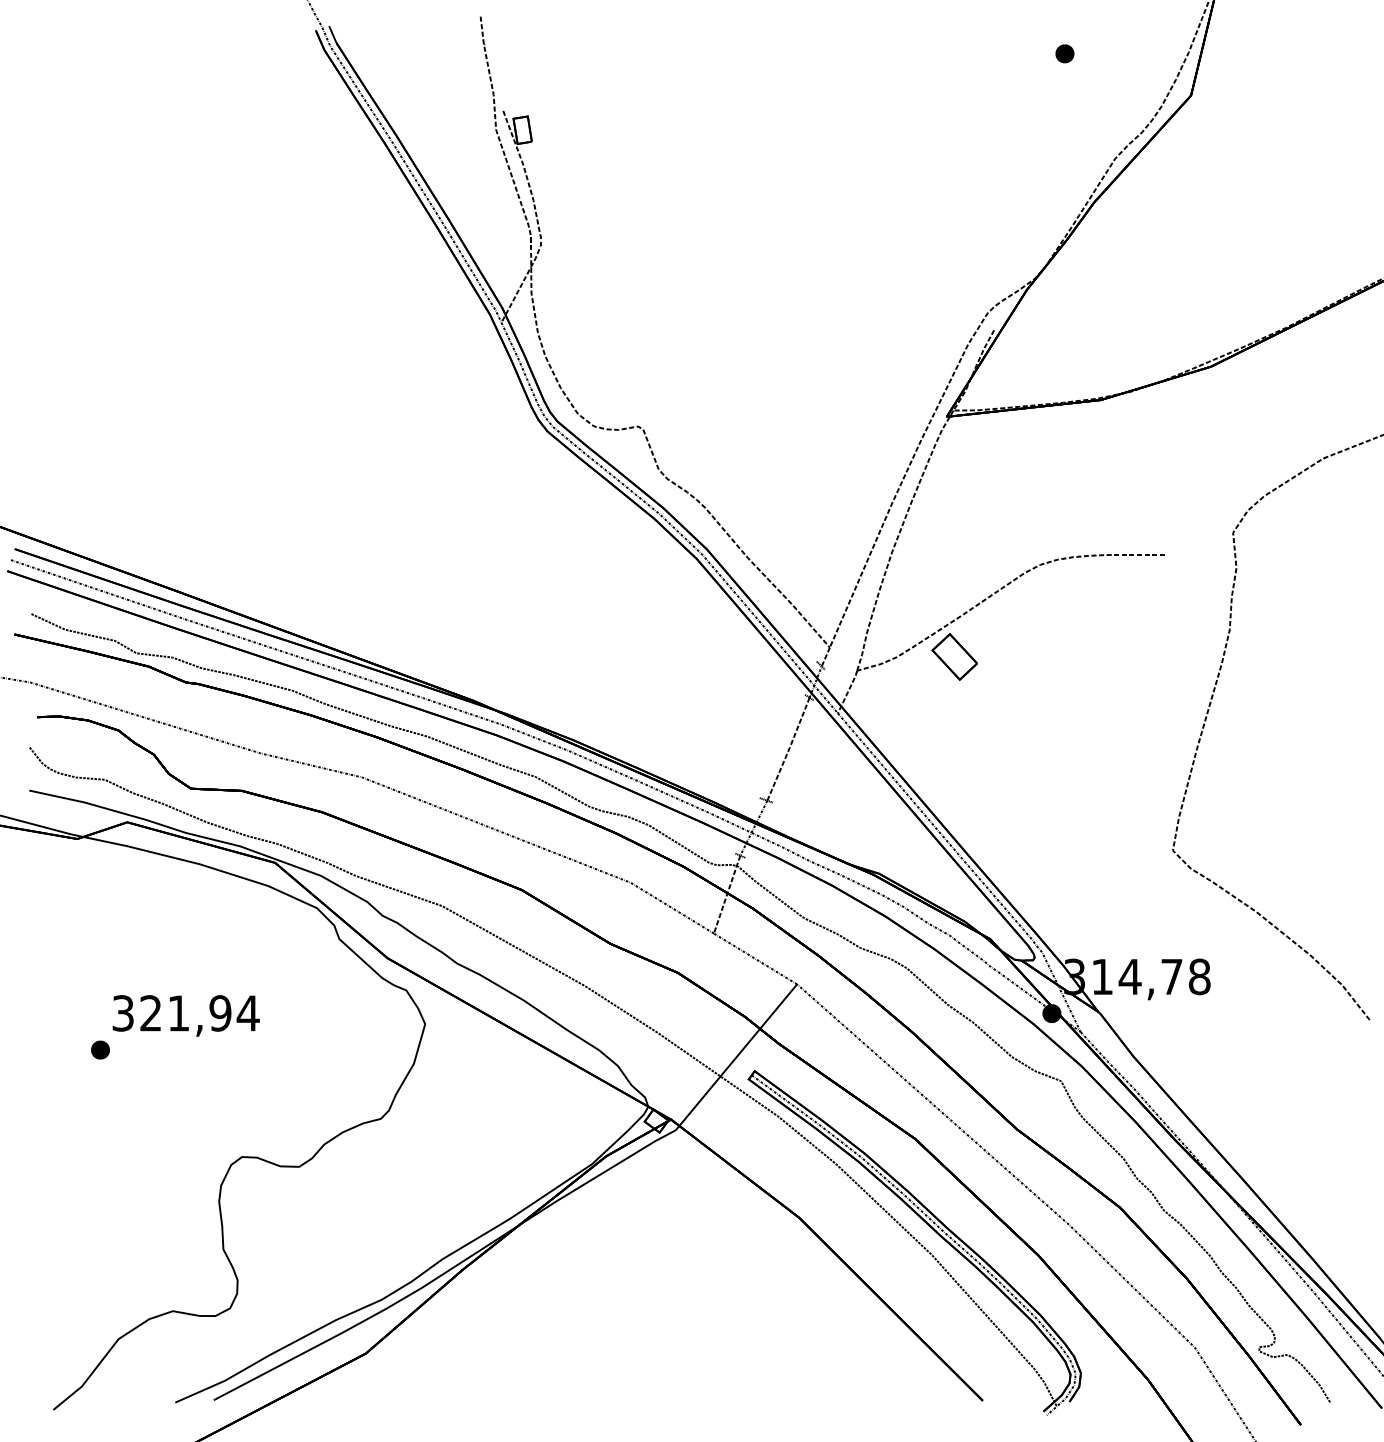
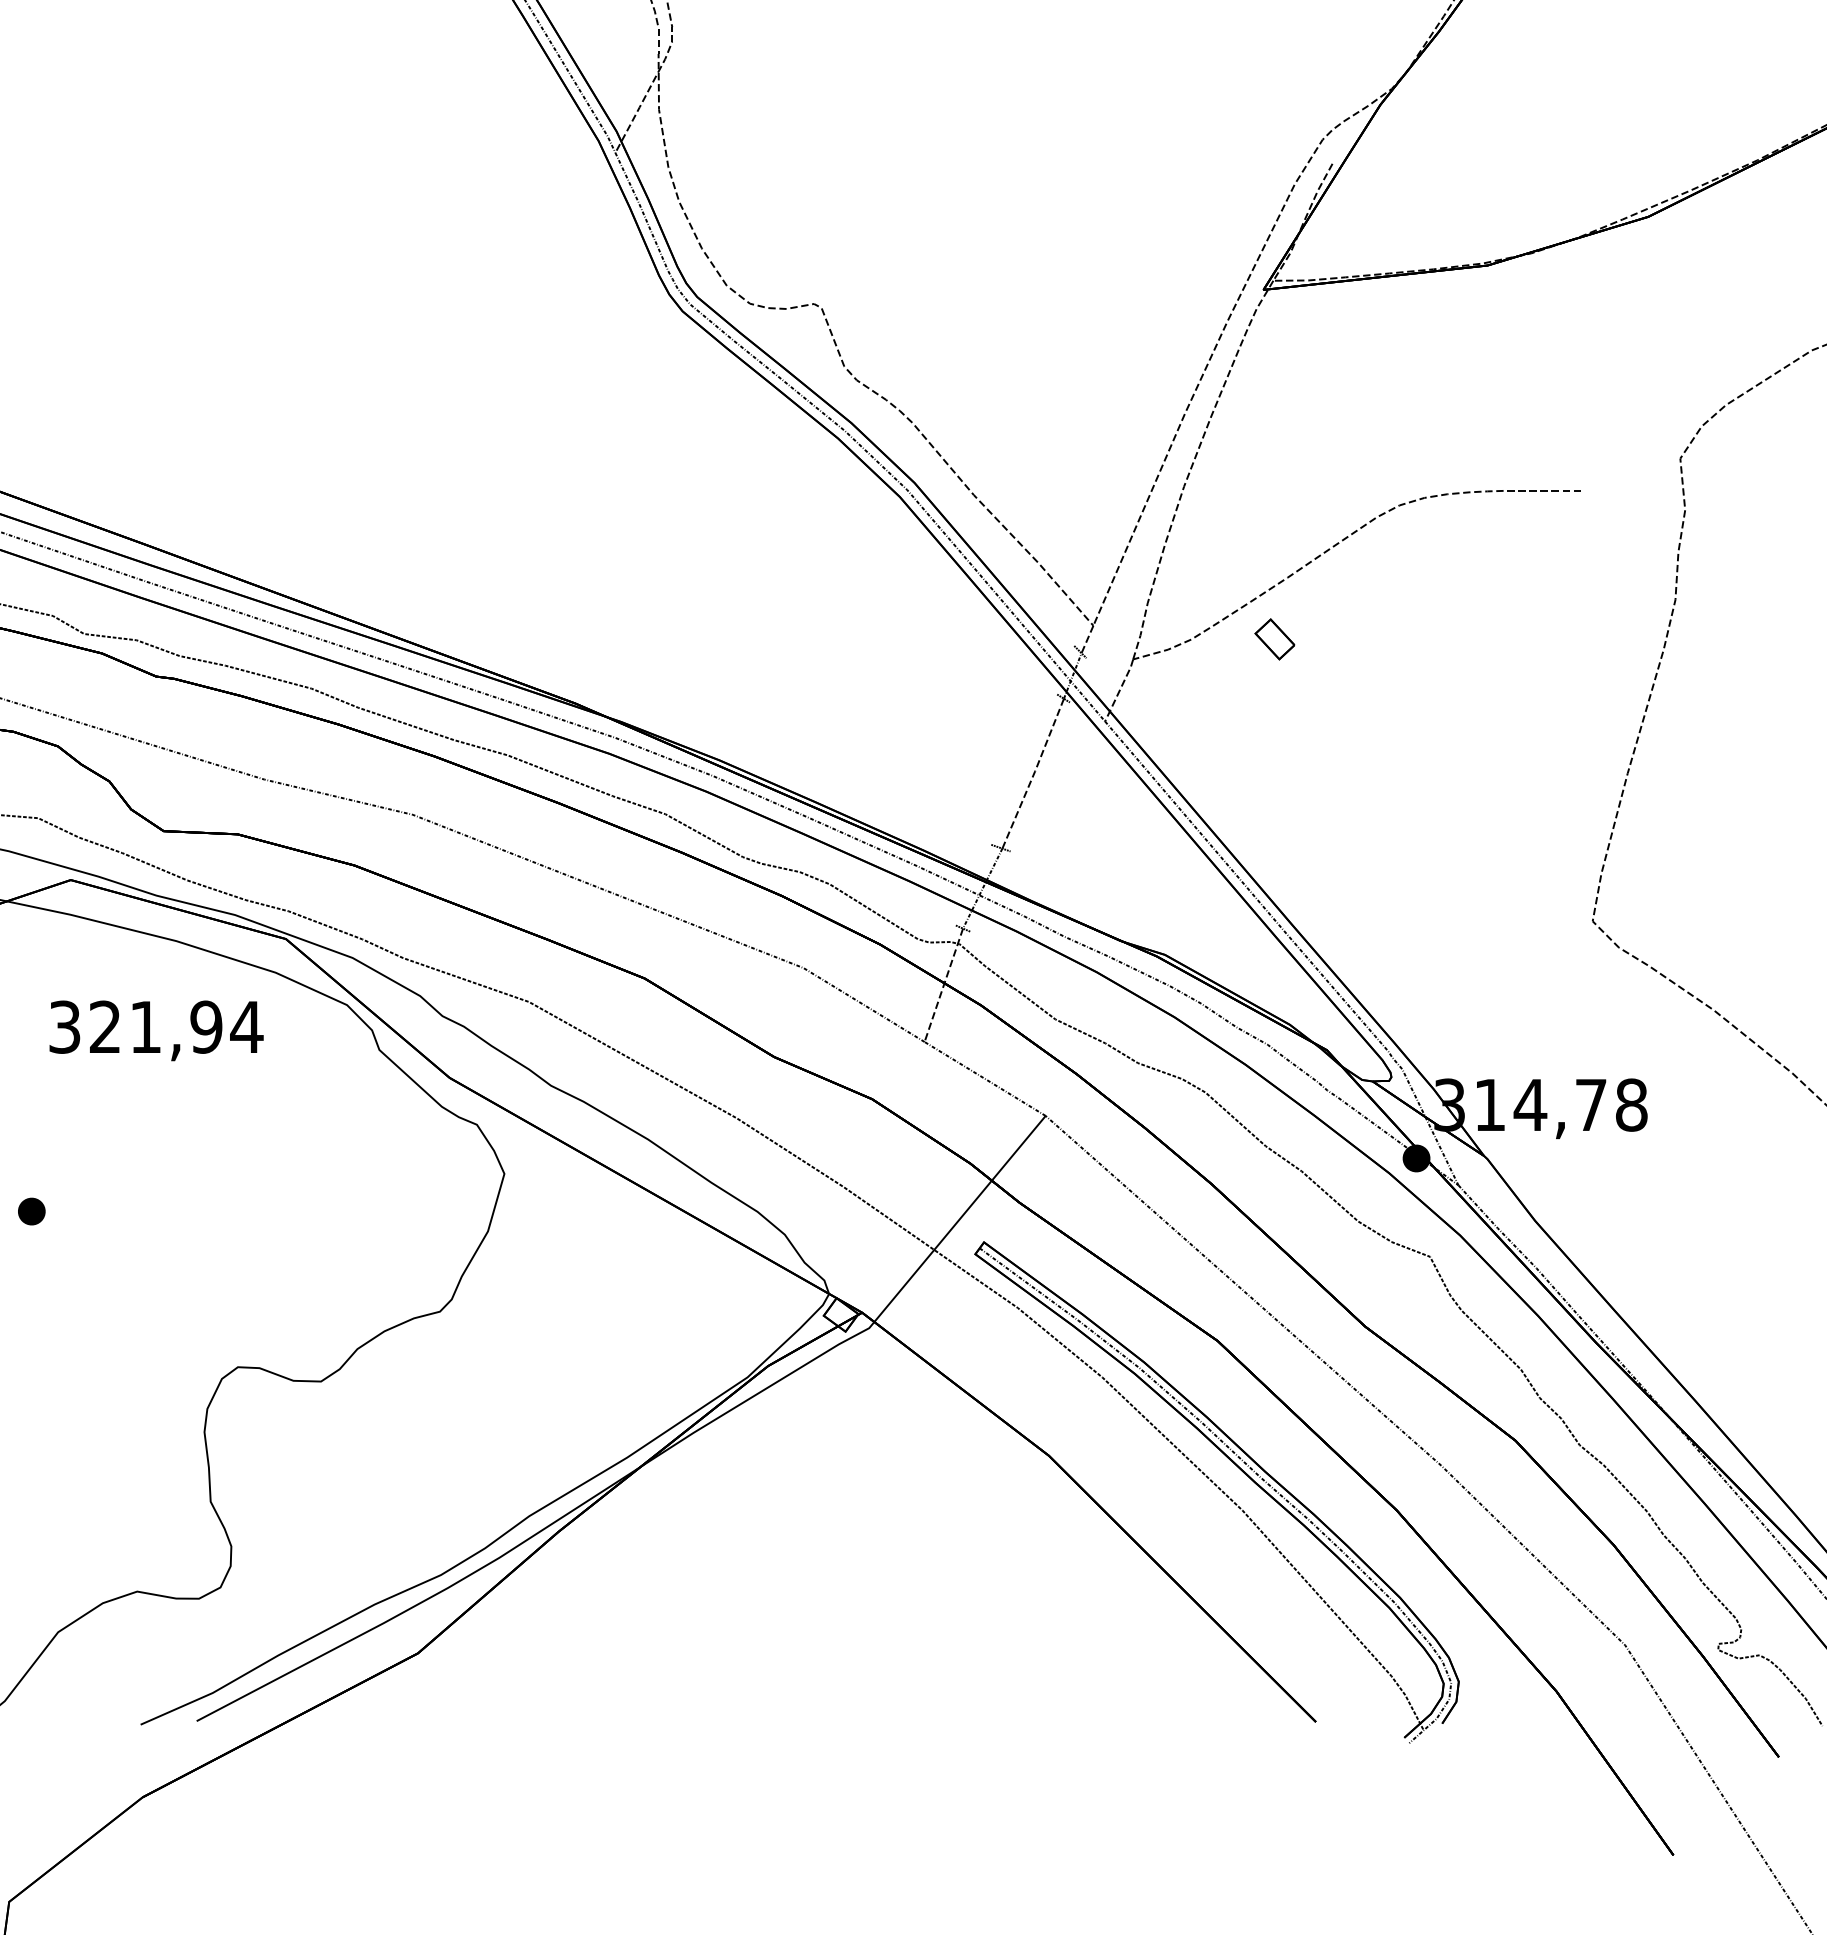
part: (954, 656) -> (1274, 638), size x0.6
text: (185, 1015) -> (155, 1030), moved

